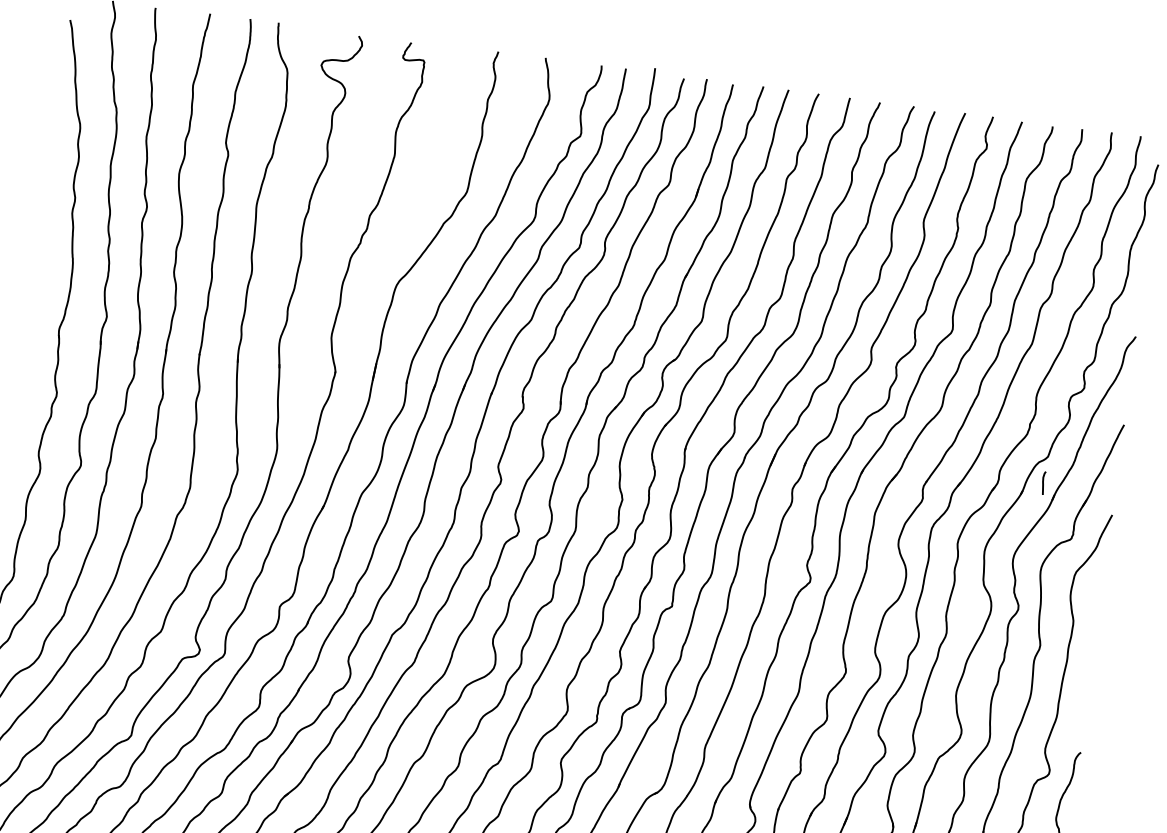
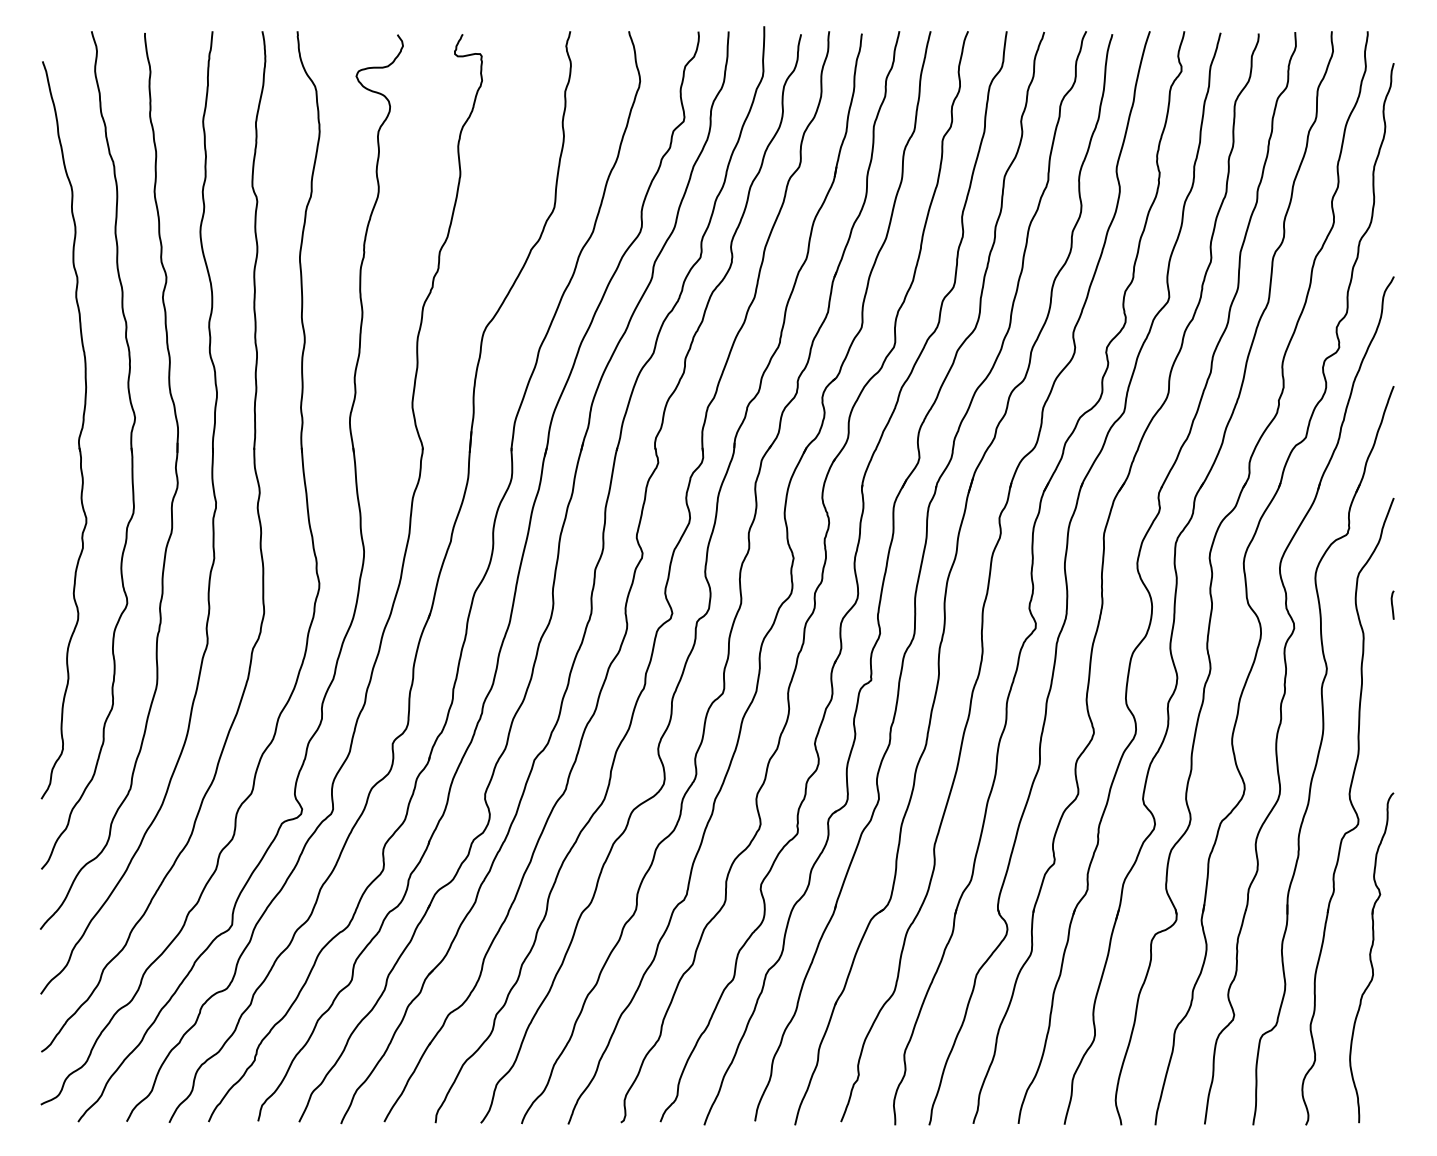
curve: (1043, 482) -> (1392, 604), moved

